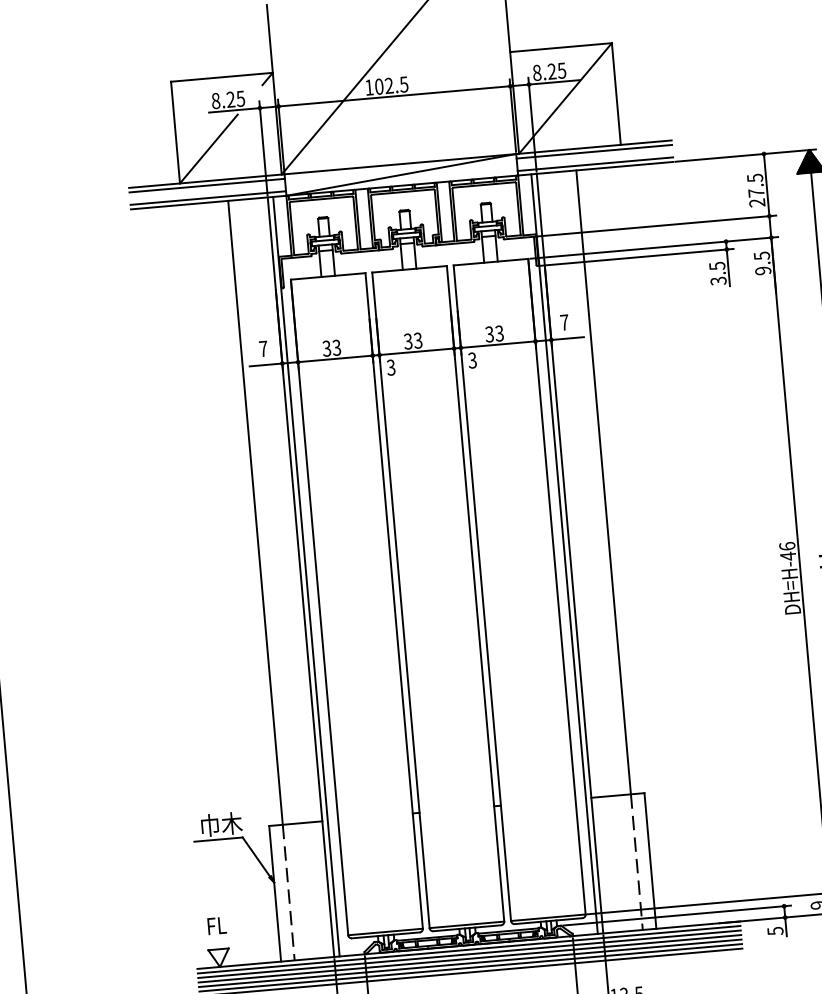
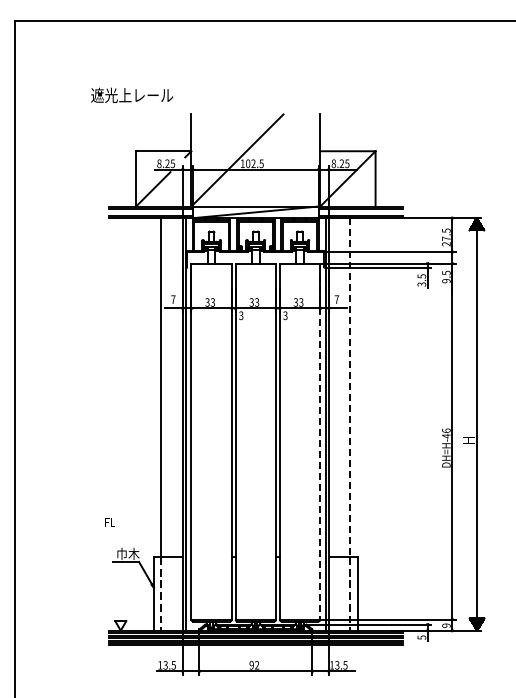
line: (603, 484) -> (350, 388), solid -> dashed
line: (557, 588) -> (320, 442), solid -> dashed
text: (215, 926) -> (109, 522), moved

